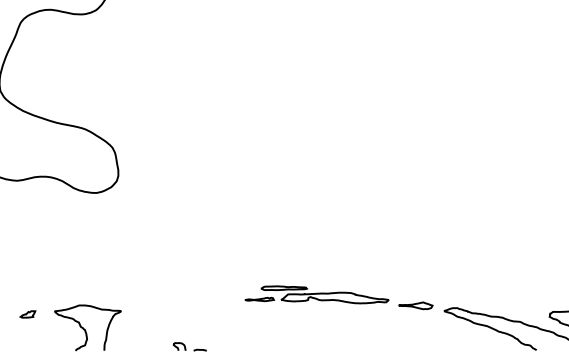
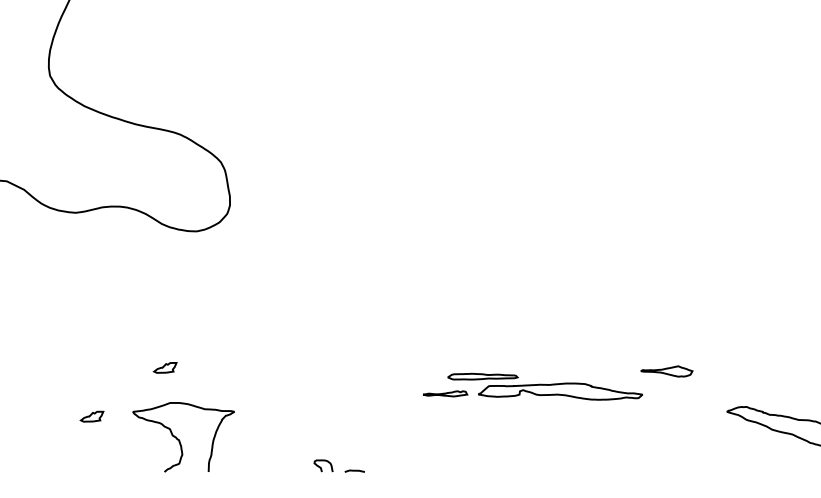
part: (75, 282) -> (164, 367), added
part: (415, 305) -> (666, 370), moved

